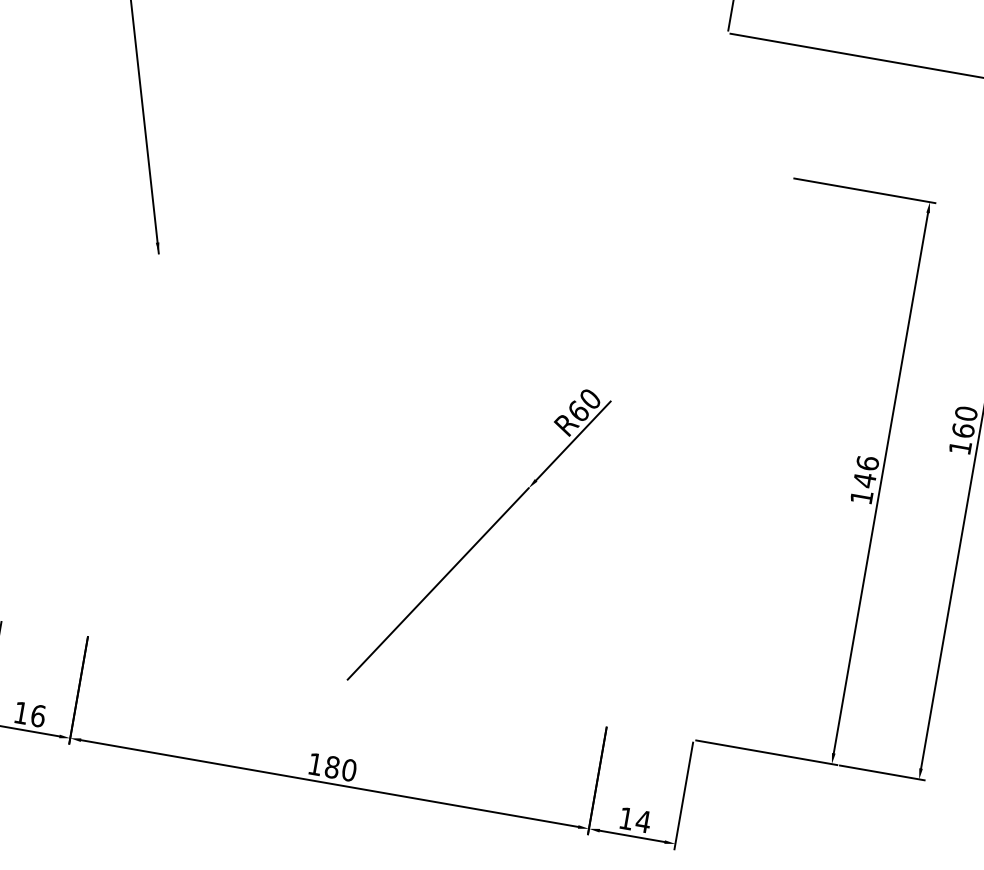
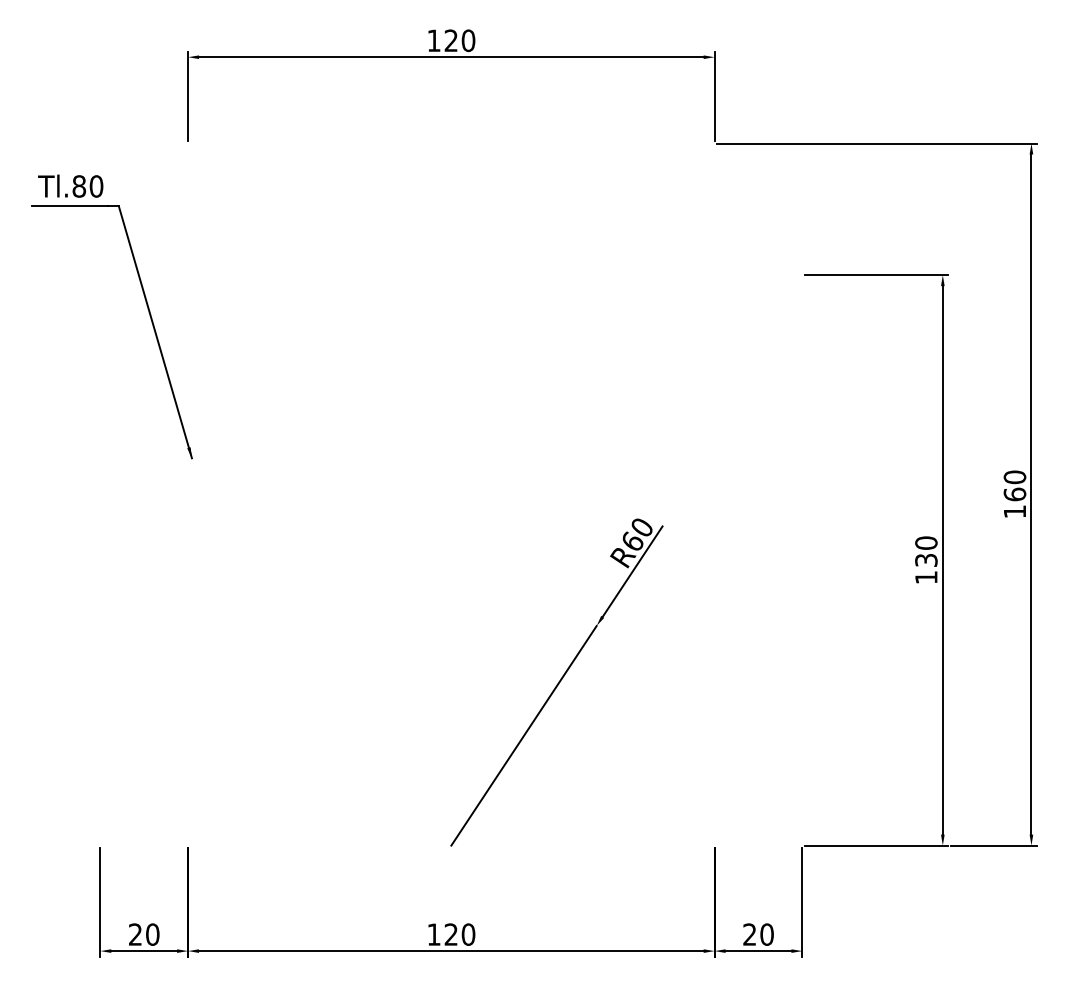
text: (866, 471) -> (926, 551), 146 -> 130
text: (30, 714) -> (144, 934), 16 -> 20
text: (332, 767) -> (451, 934), 180 -> 120
text: (635, 820) -> (758, 934), 14 -> 20

